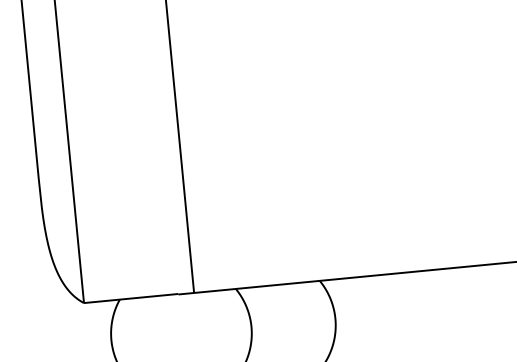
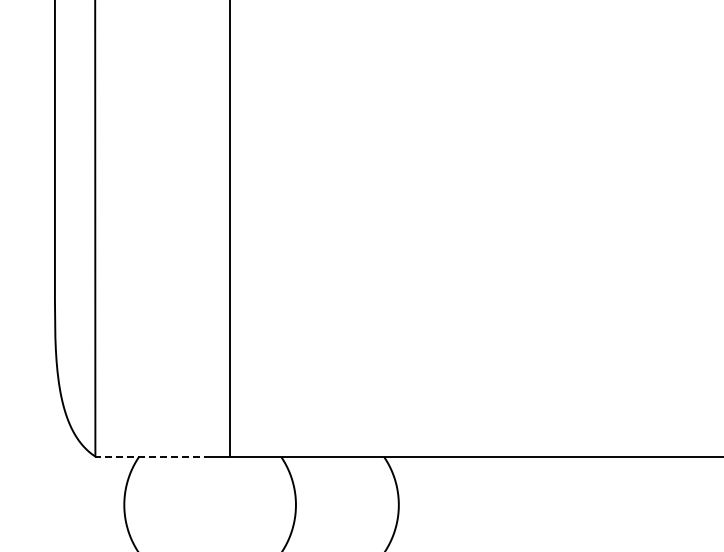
line: (131, 298) -> (153, 456), solid -> dashed

